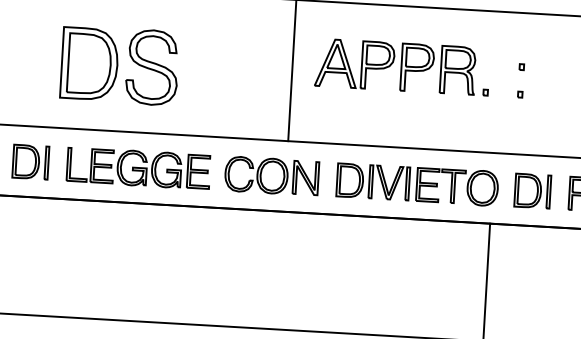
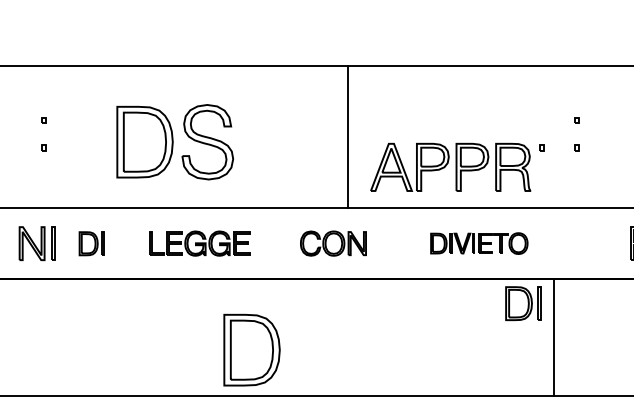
part: (395, 65) -> (450, 166), moved
part: (30, 162) -> (91, 243), size x0.7
part: (138, 168) -> (199, 243), size x0.7
part: (272, 175) -> (333, 243), size x0.7
part: (417, 184) -> (479, 243), size x0.6
part: (532, 190) -> (523, 303), moved
part: (184, 277) -> (251, 349), added

